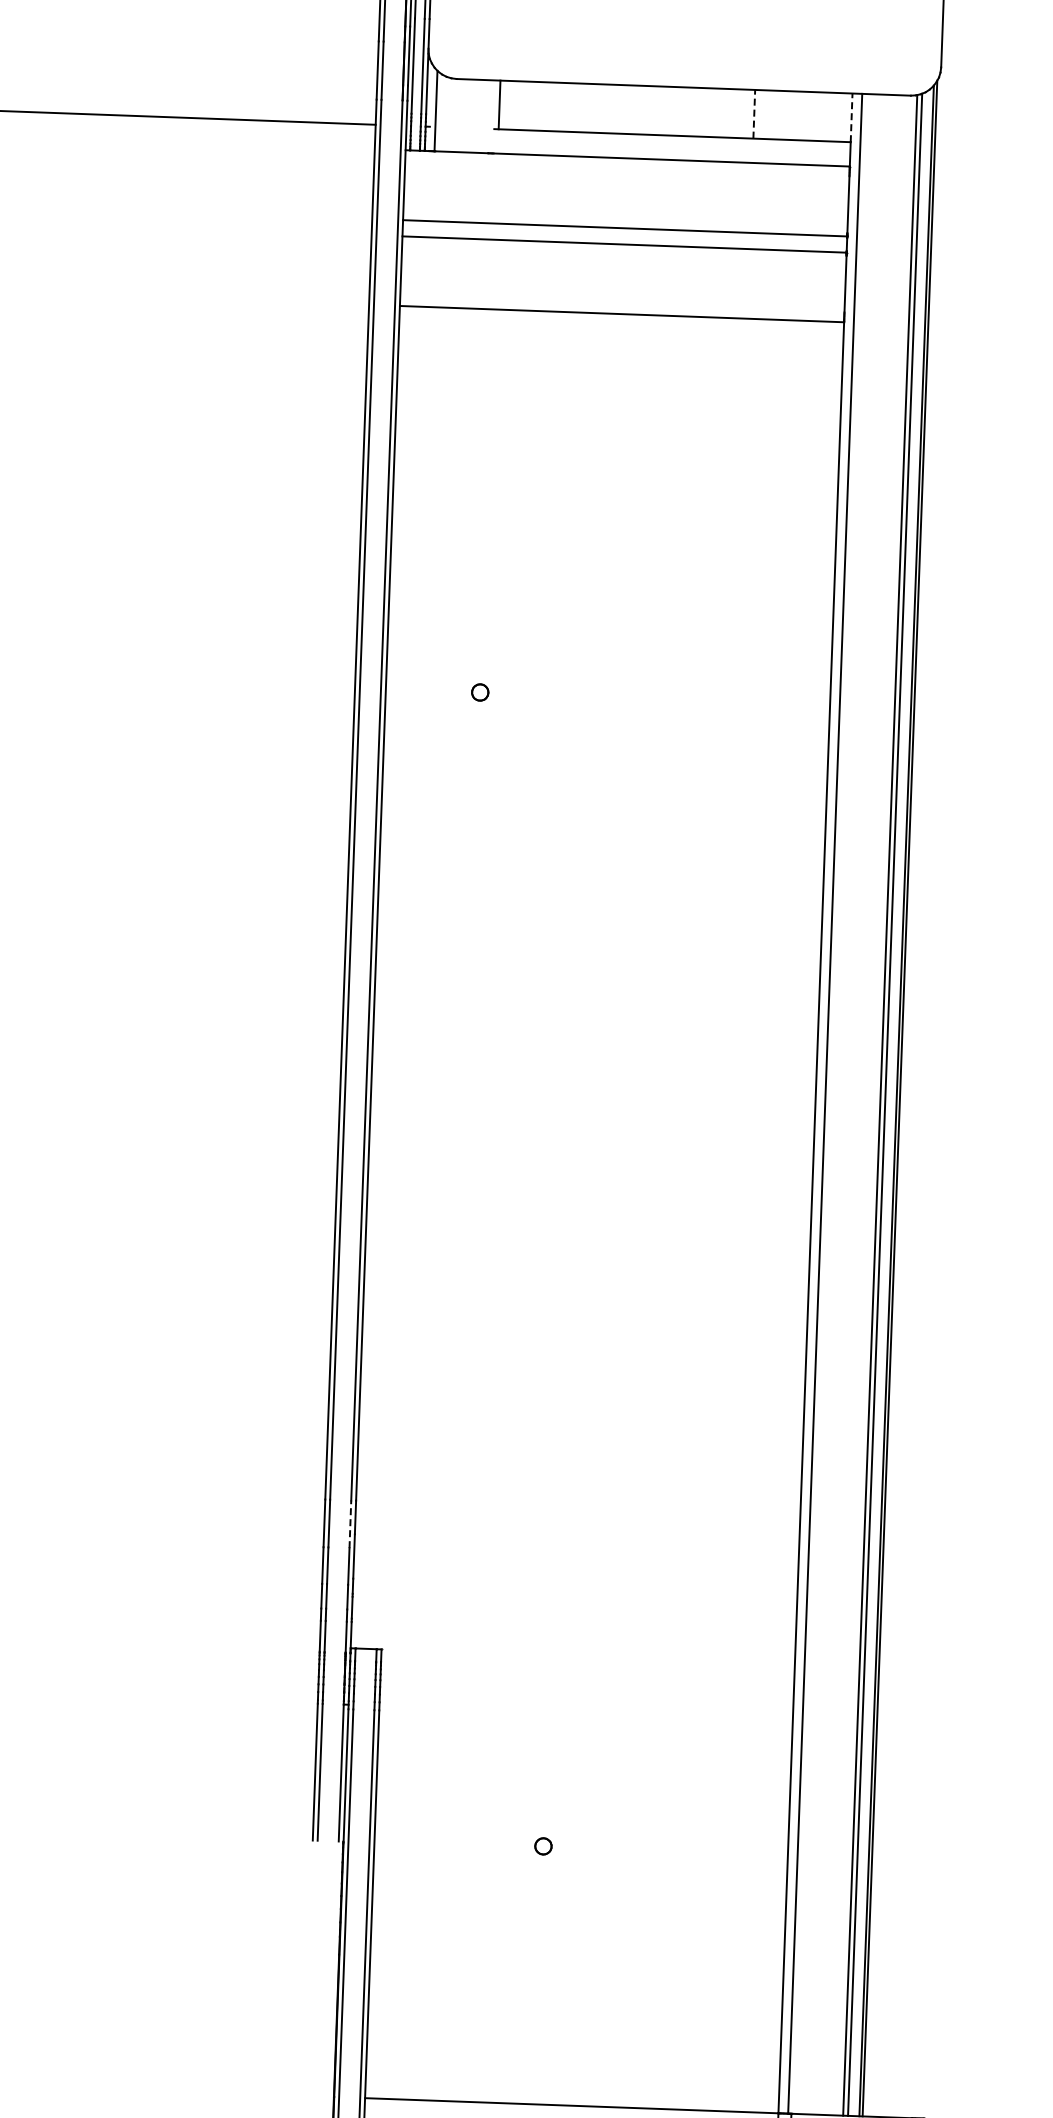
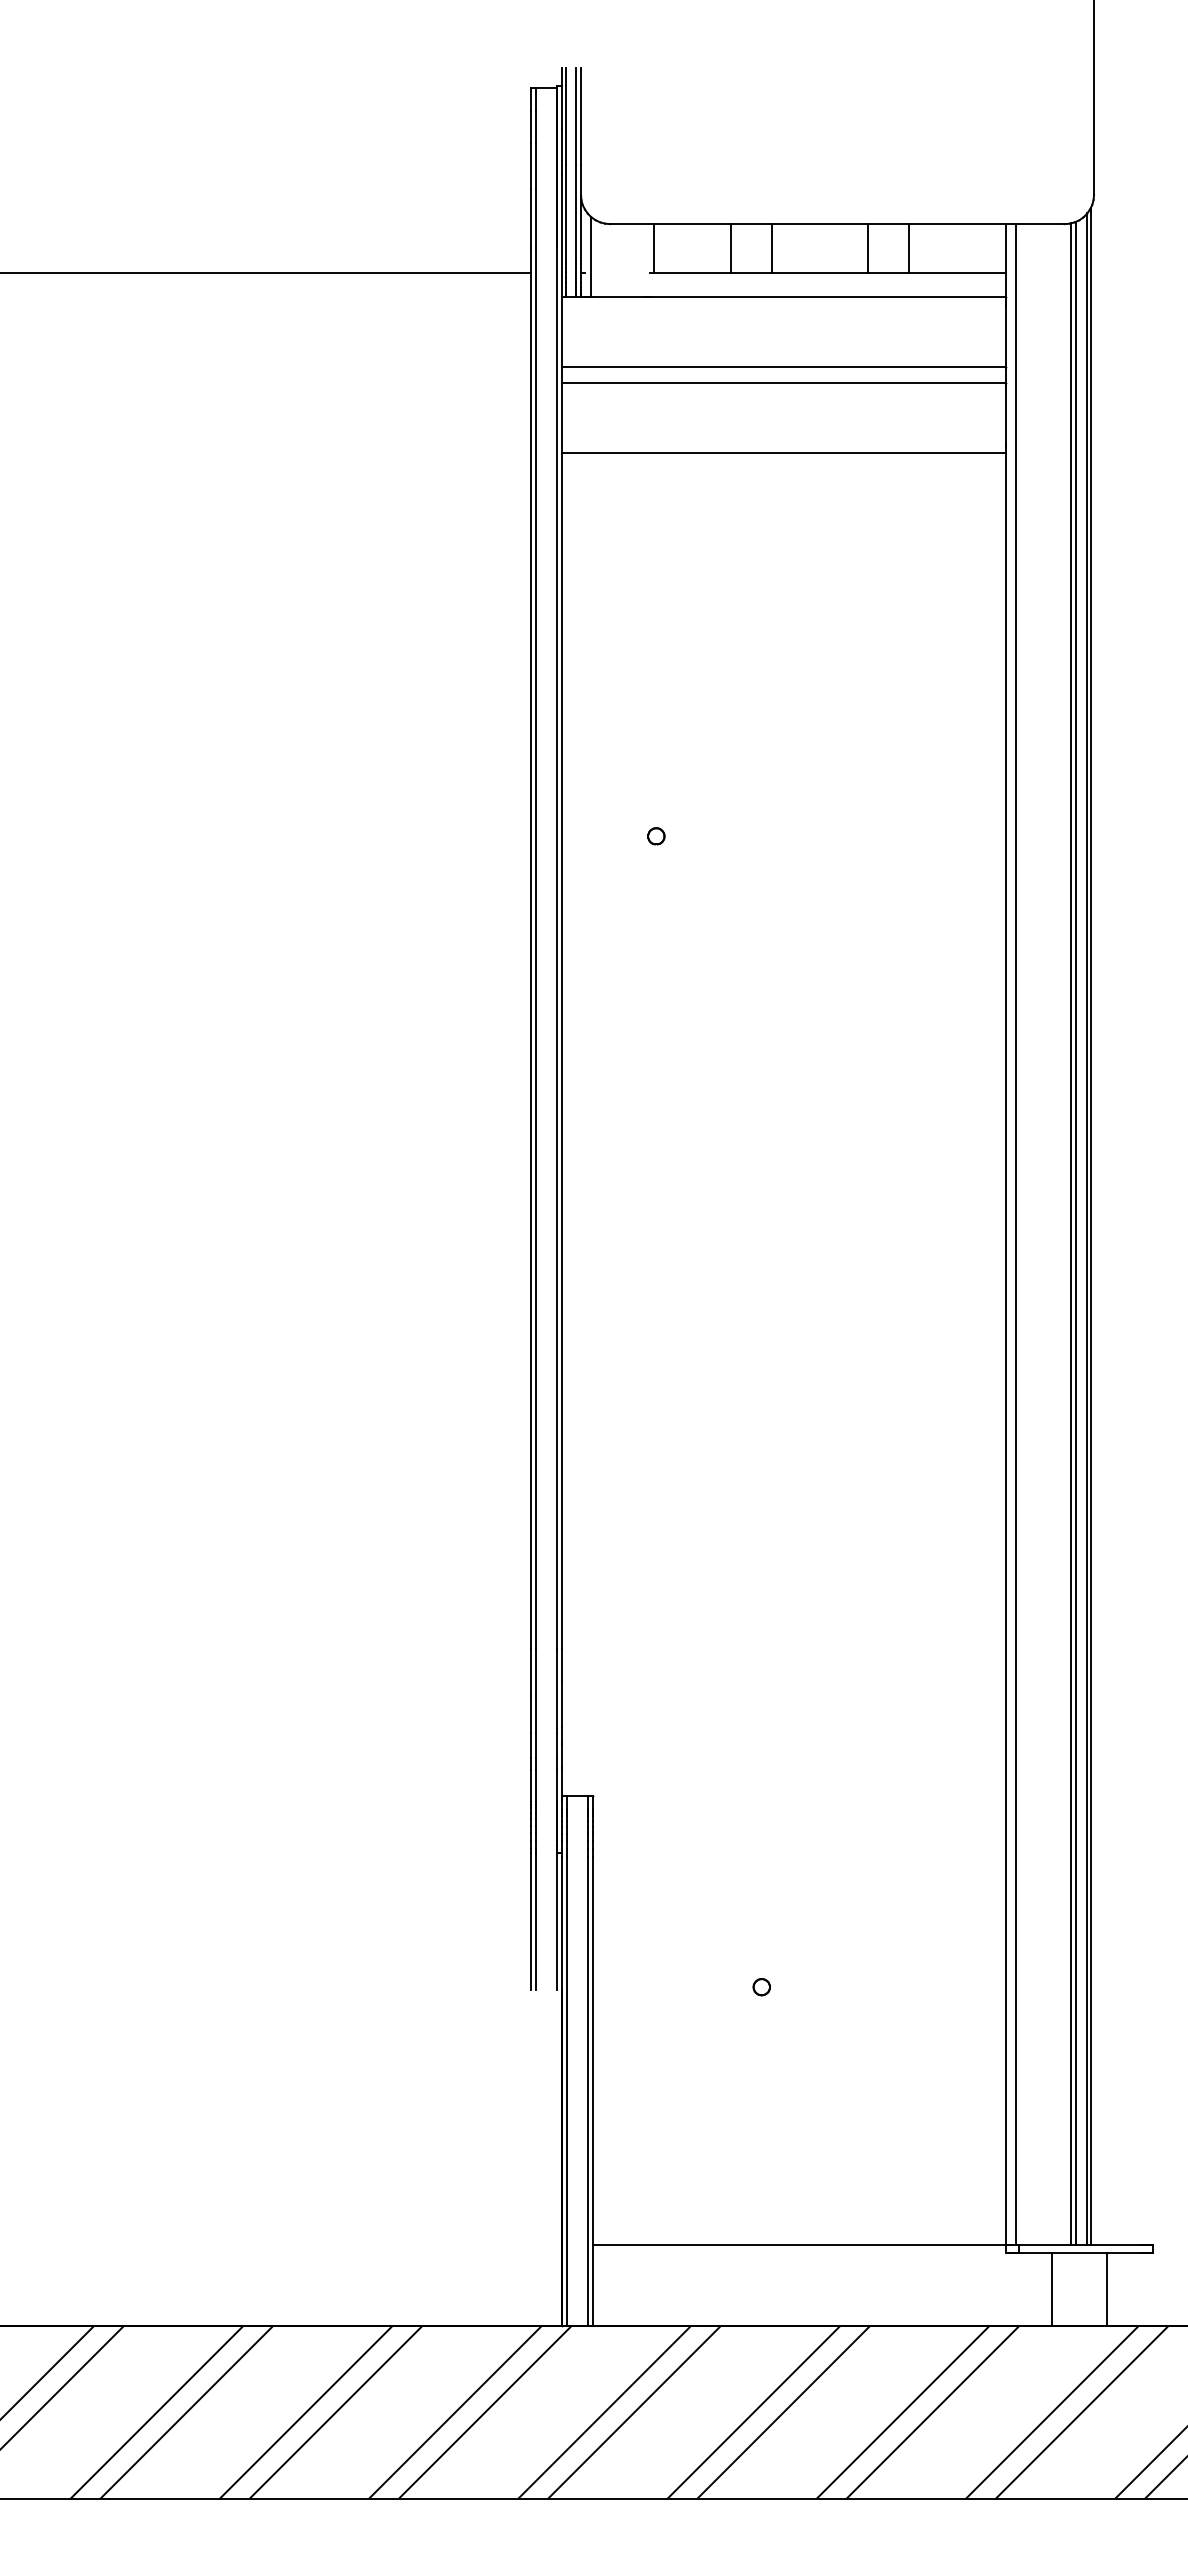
line: (576, 107) -> (731, 248), added
line: (616, 109) -> (771, 248), added
line: (713, 112) -> (868, 248), added
line: (754, 114) -> (909, 248), dashed -> solid
line: (851, 117) -> (1006, 248), dashed -> solid
line: (350, 1524) -> (557, 1672), dashed -> solid

